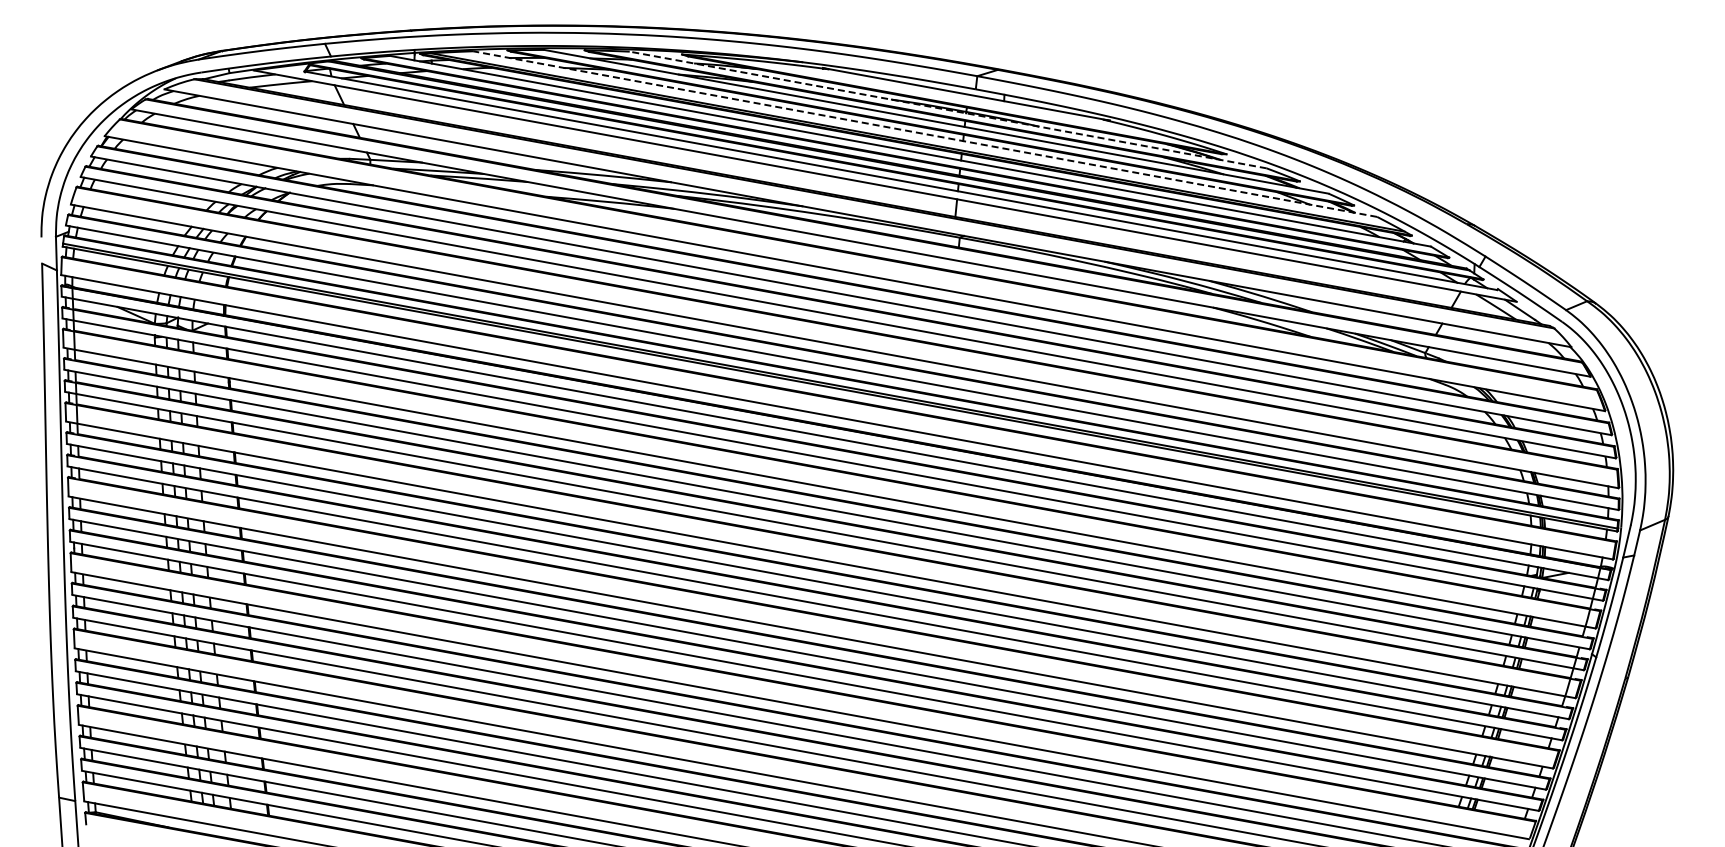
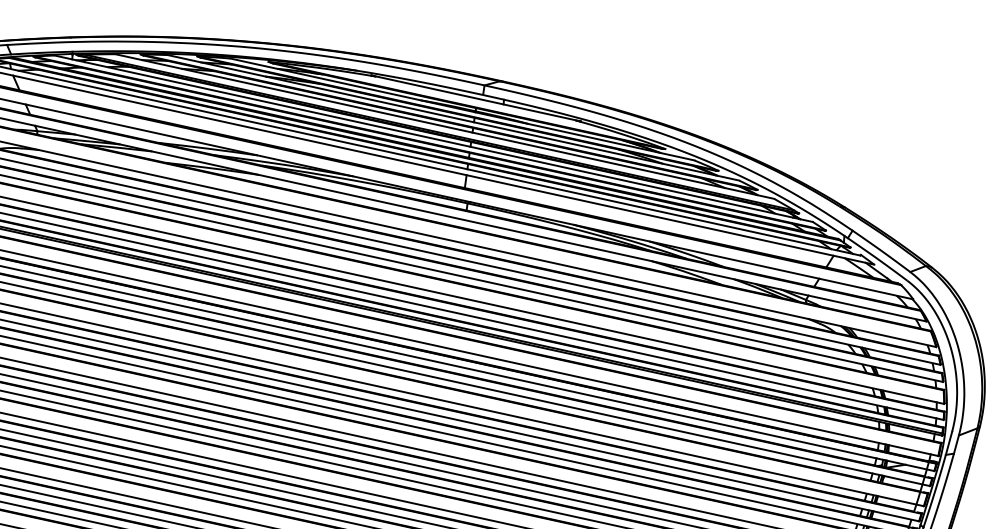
line: (948, 110) -> (462, 109), dashed -> solid
line: (925, 134) -> (445, 126), dashed -> solid

